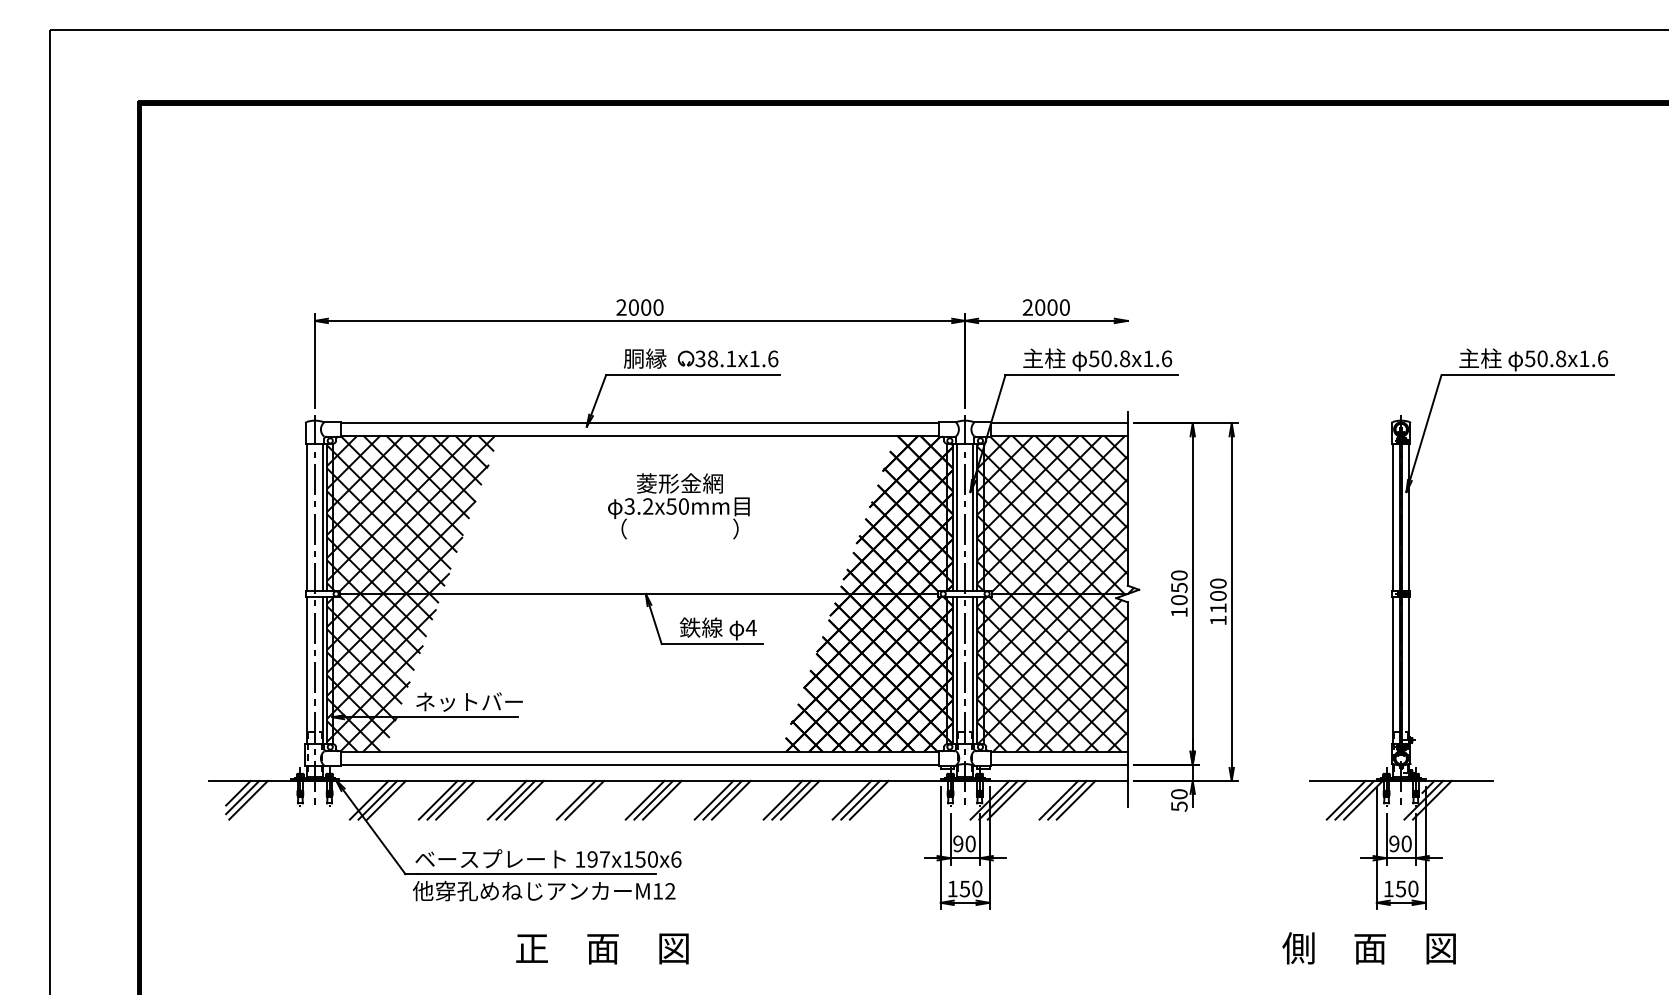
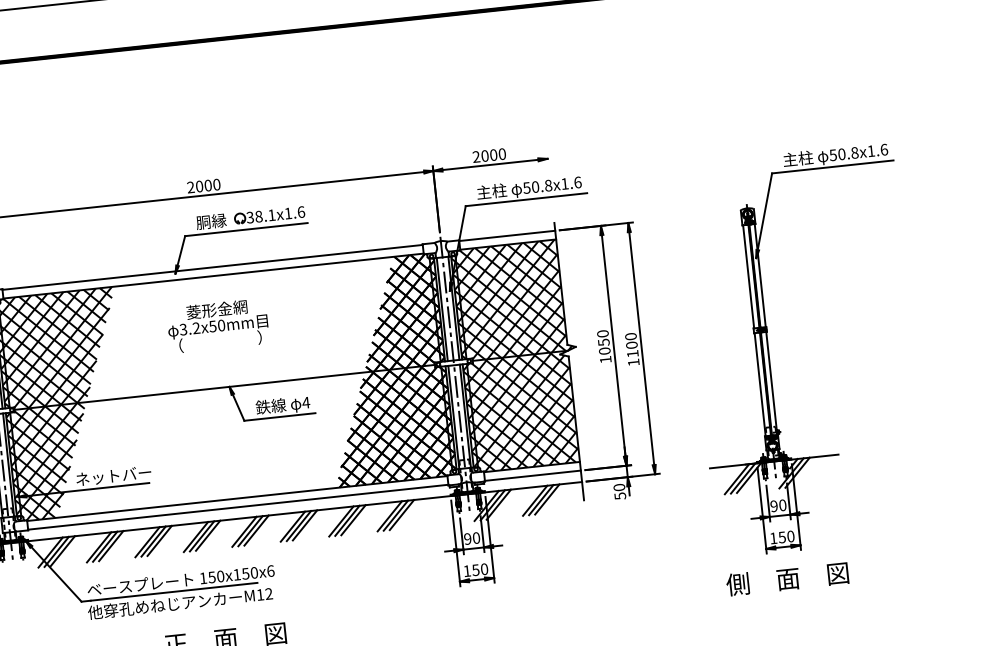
text: (678, 506) -> (217, 325), moved
line: (593, 799) -> (208, 535), added
text: (598, 859) -> (216, 576), 197x150x6 -> 150x150x6
text: (1368, 948) -> (787, 579), moved

